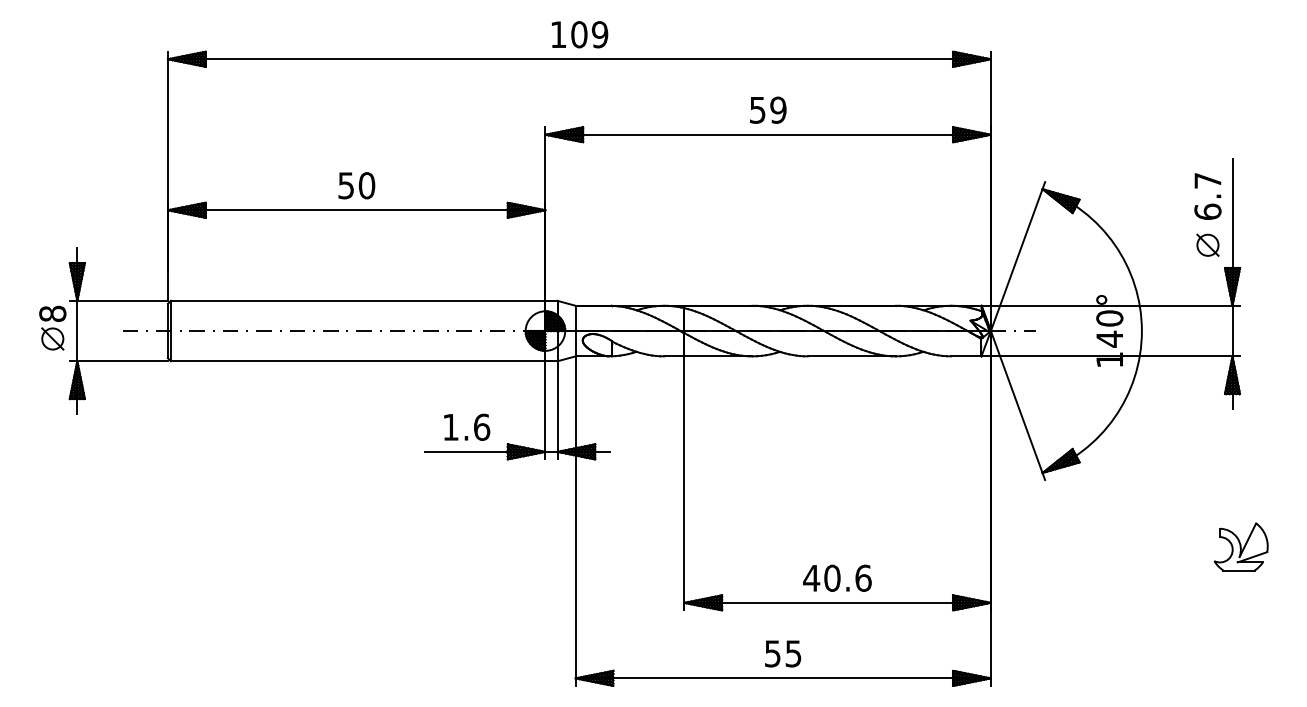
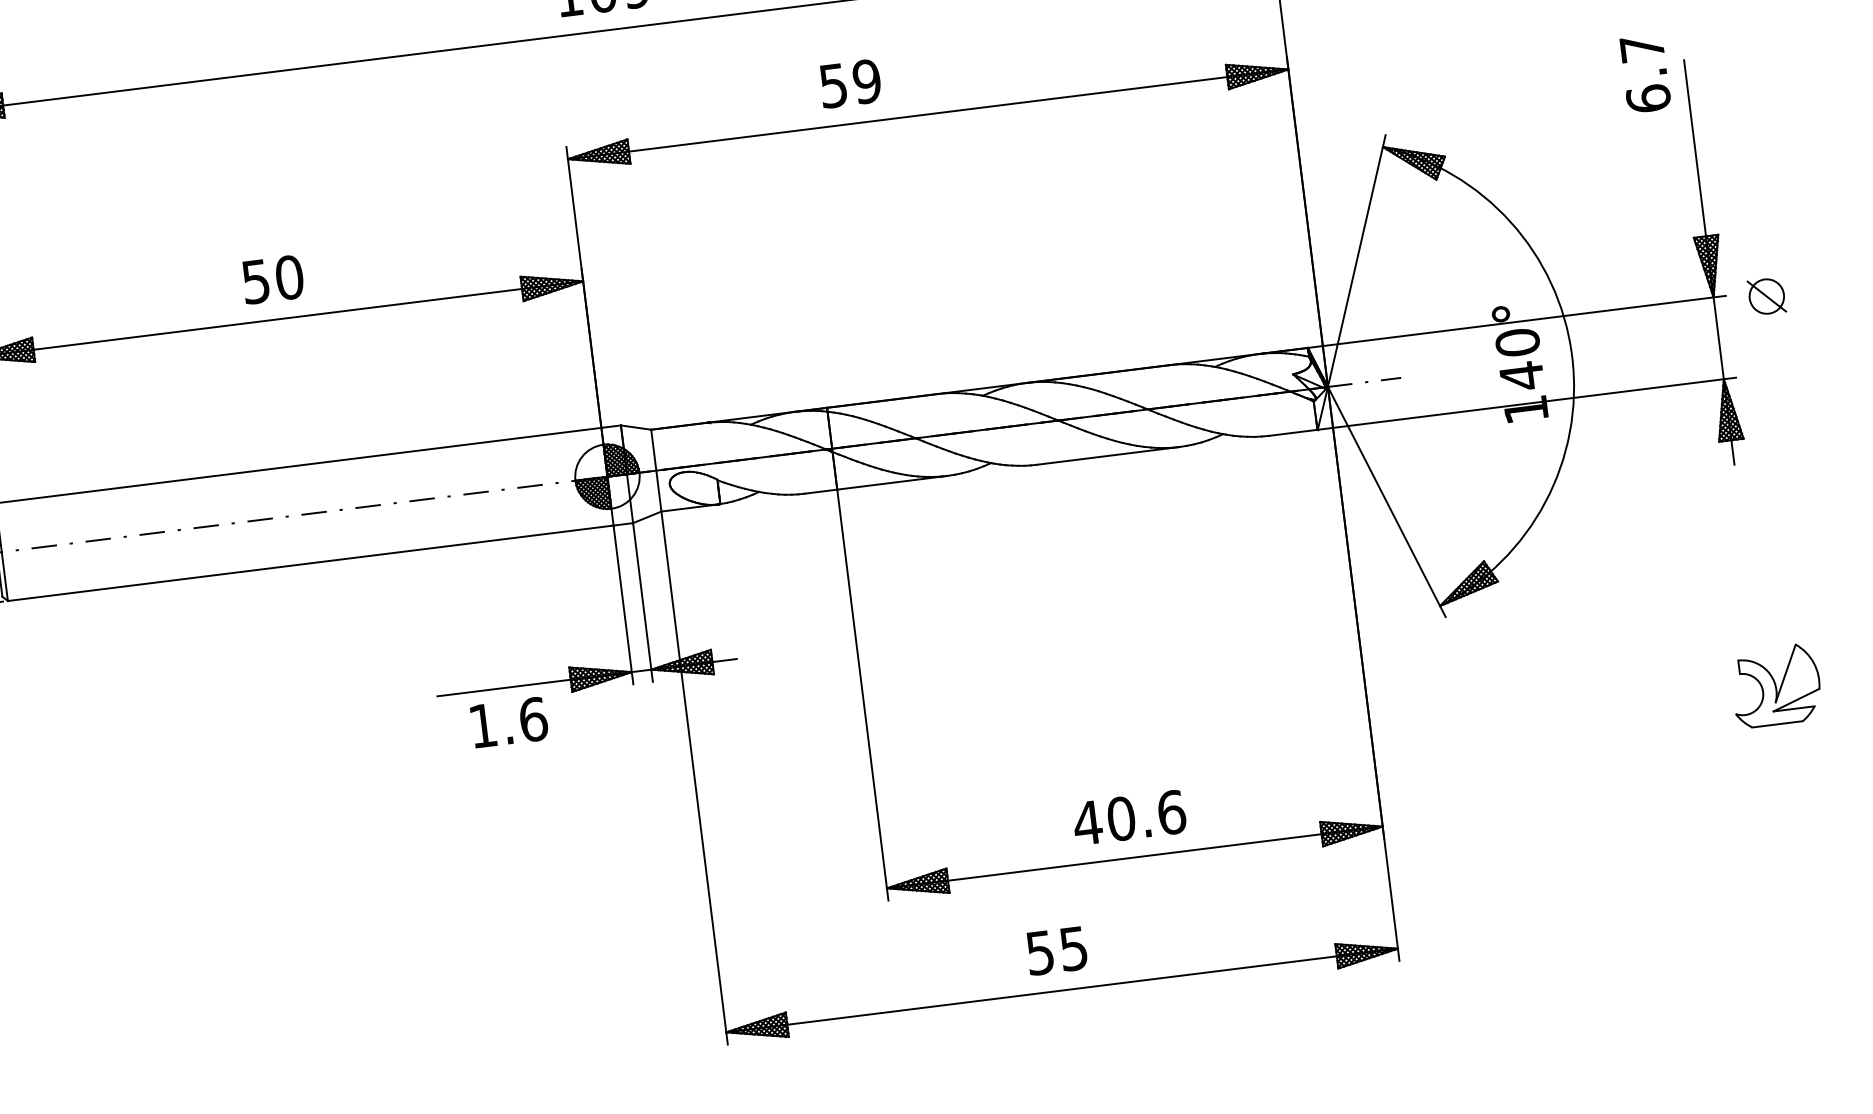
text: (768, 109) -> (850, 82), moved
text: (1207, 196) -> (1644, 73), moved
part: (1207, 244) -> (1765, 295), moved
text: (467, 426) -> (509, 721), moved

